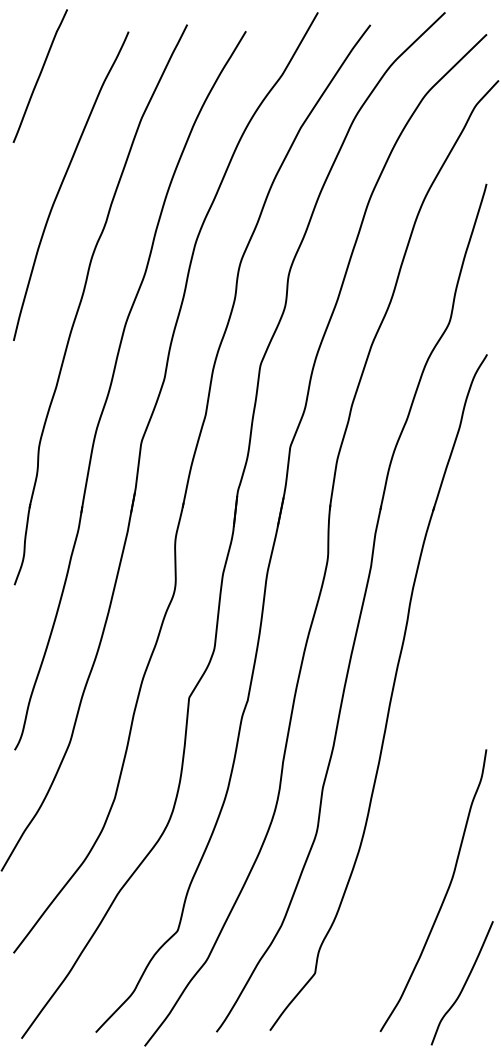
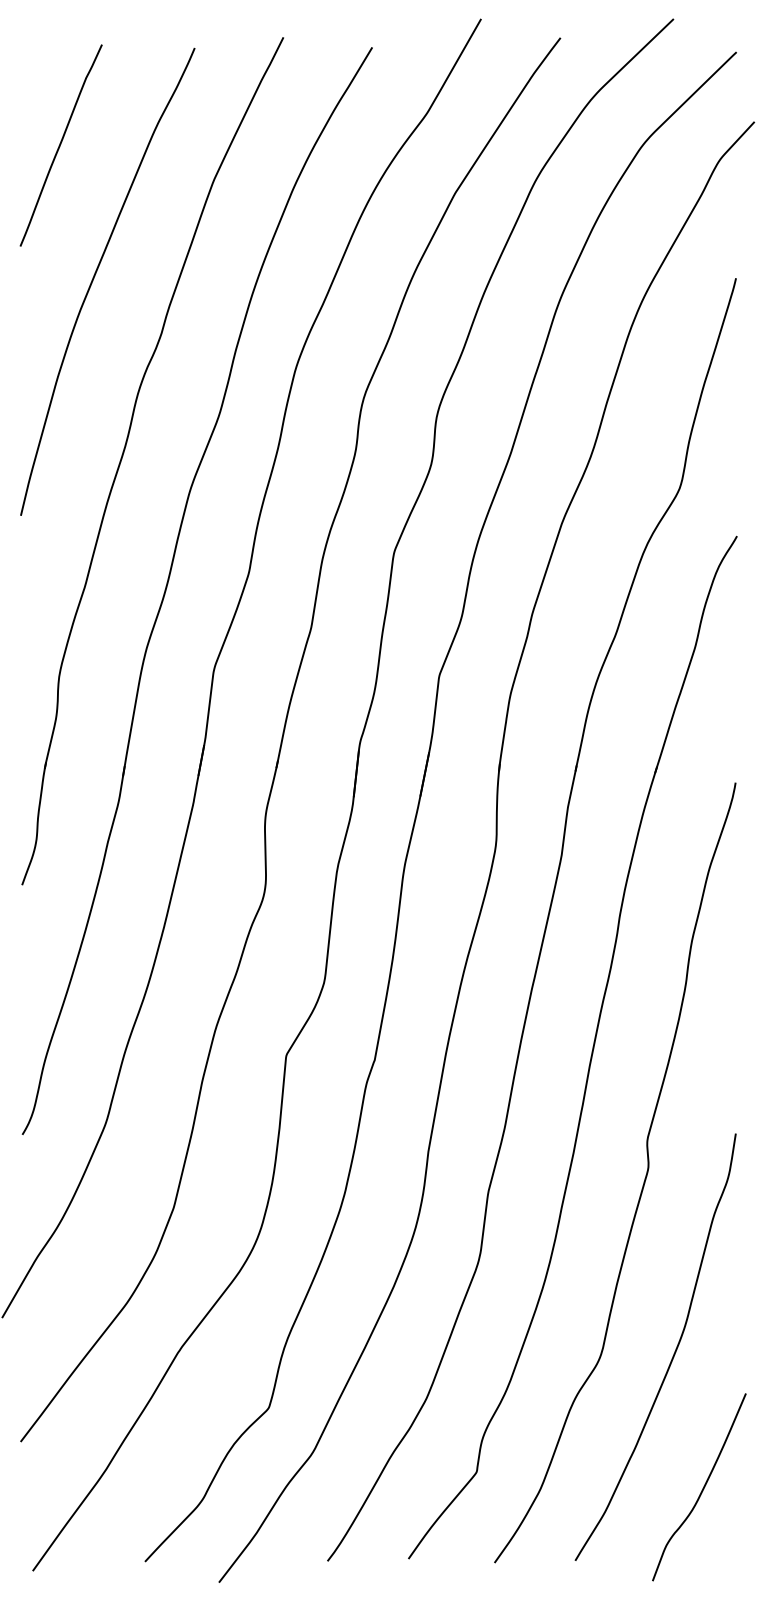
curve: (39, 75) -> (59, 144), moved
curve: (424, 782) -> (642, 1183), added

